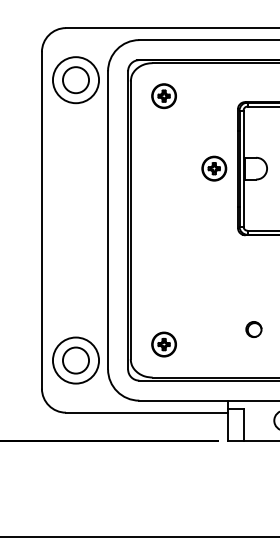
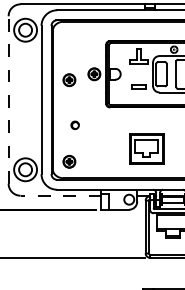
part: (164, 96) -> (69, 80), moved
line: (41, 221) -> (8, 100), solid -> dashed
part: (252, 327) -> (74, 124), moved
line: (146, 412) -> (60, 195), solid -> dashed

